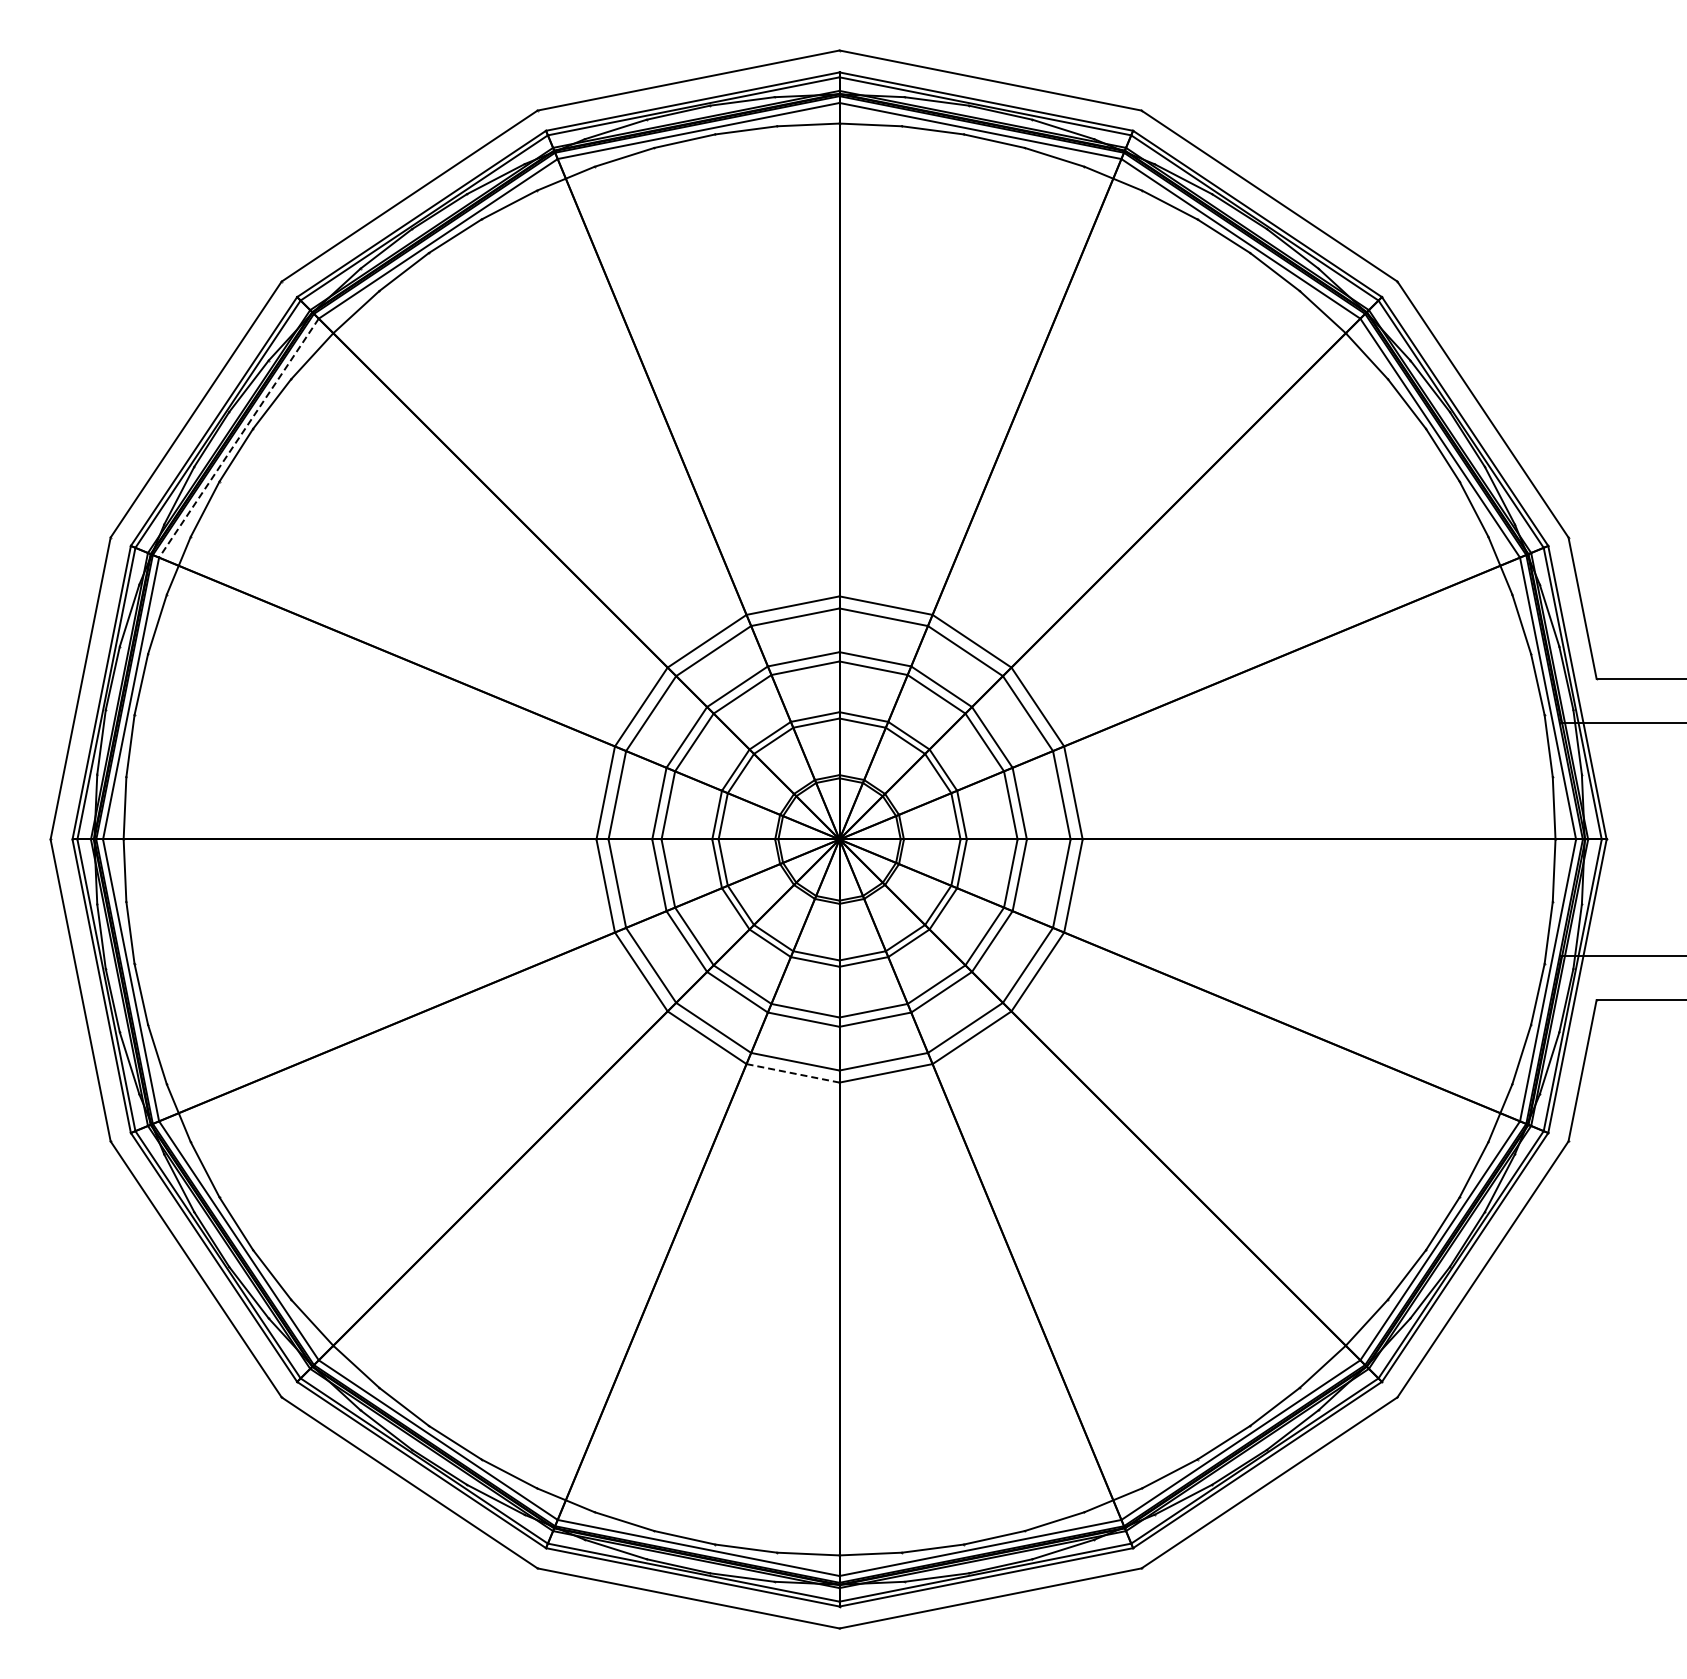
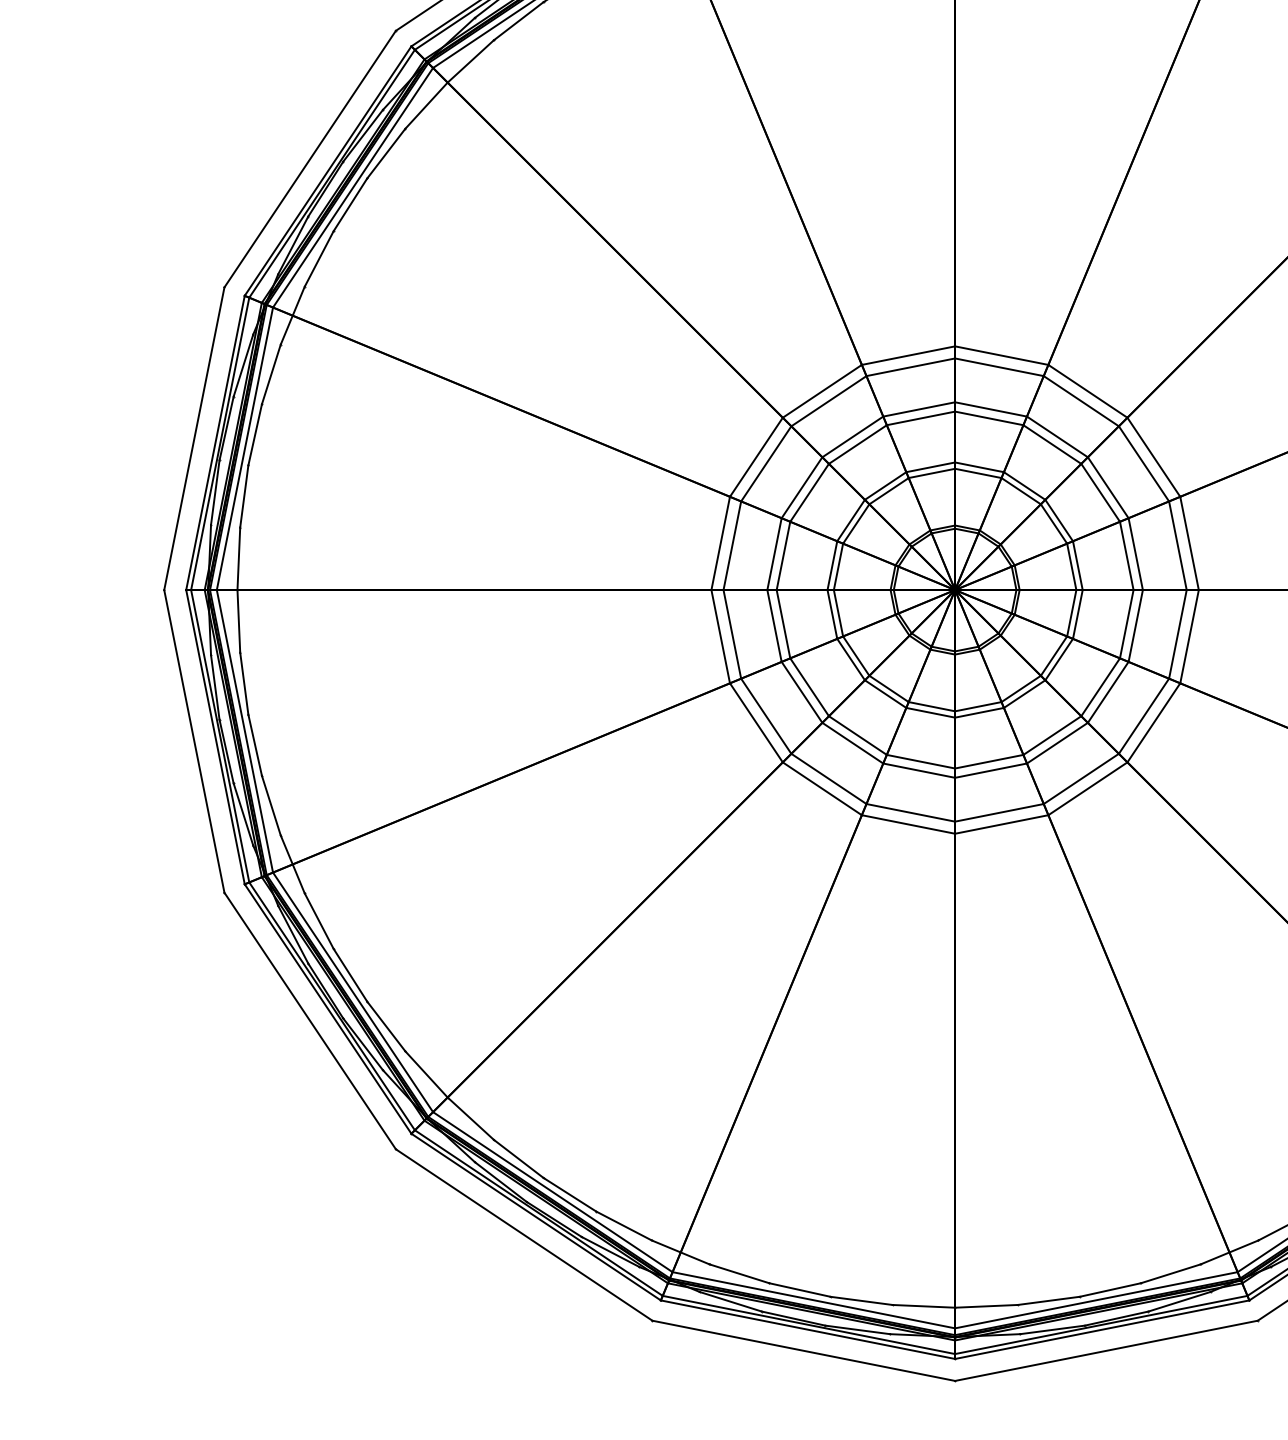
line: (238, 438) -> (352, 188), dashed -> solid
line: (793, 1073) -> (908, 824), dashed -> solid

